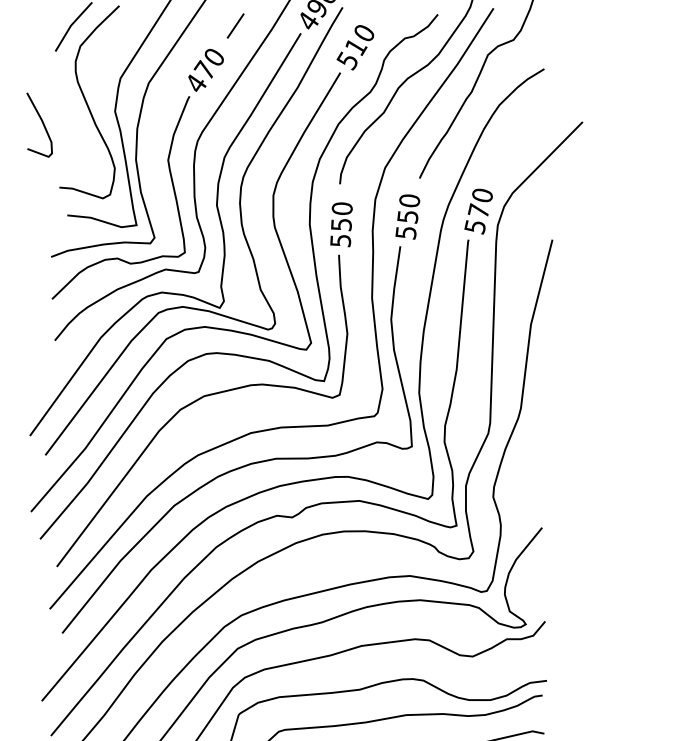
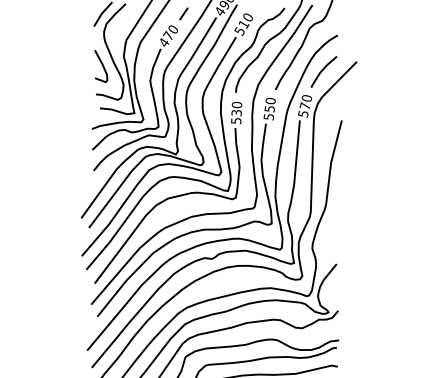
curve: (42, 125) -> (102, 66), moved
line: (515, 139) -> (323, 70), added
text: (341, 223) -> (236, 112), 550 -> 530

